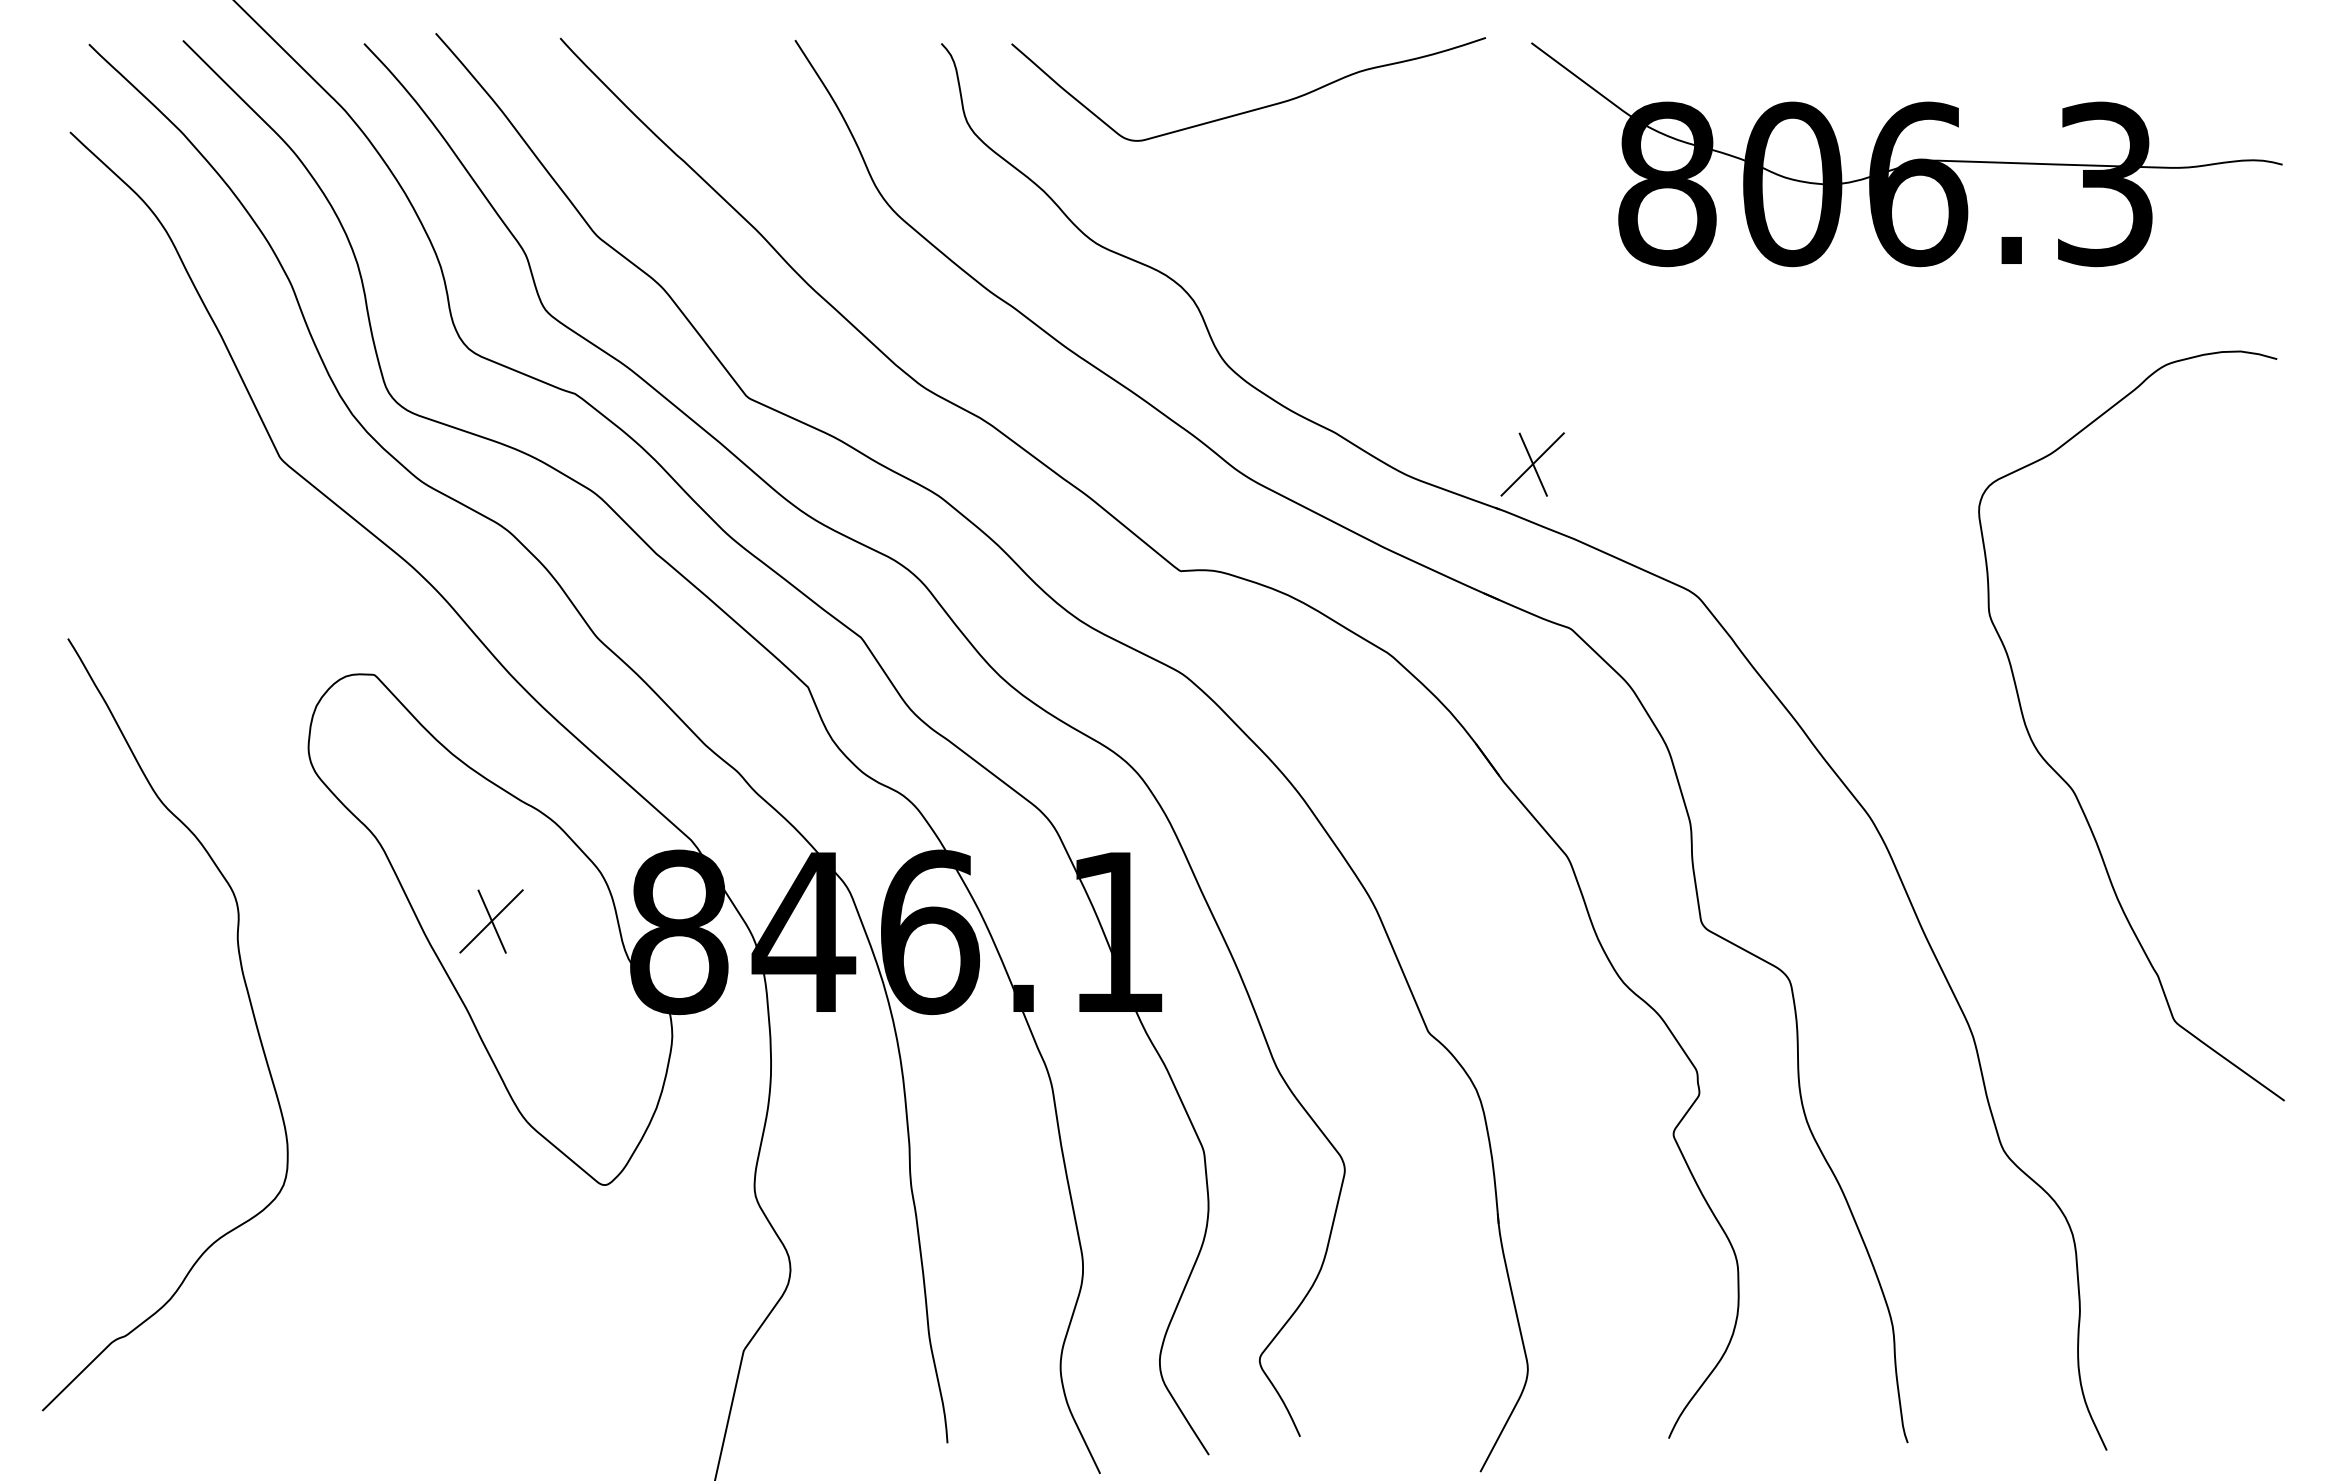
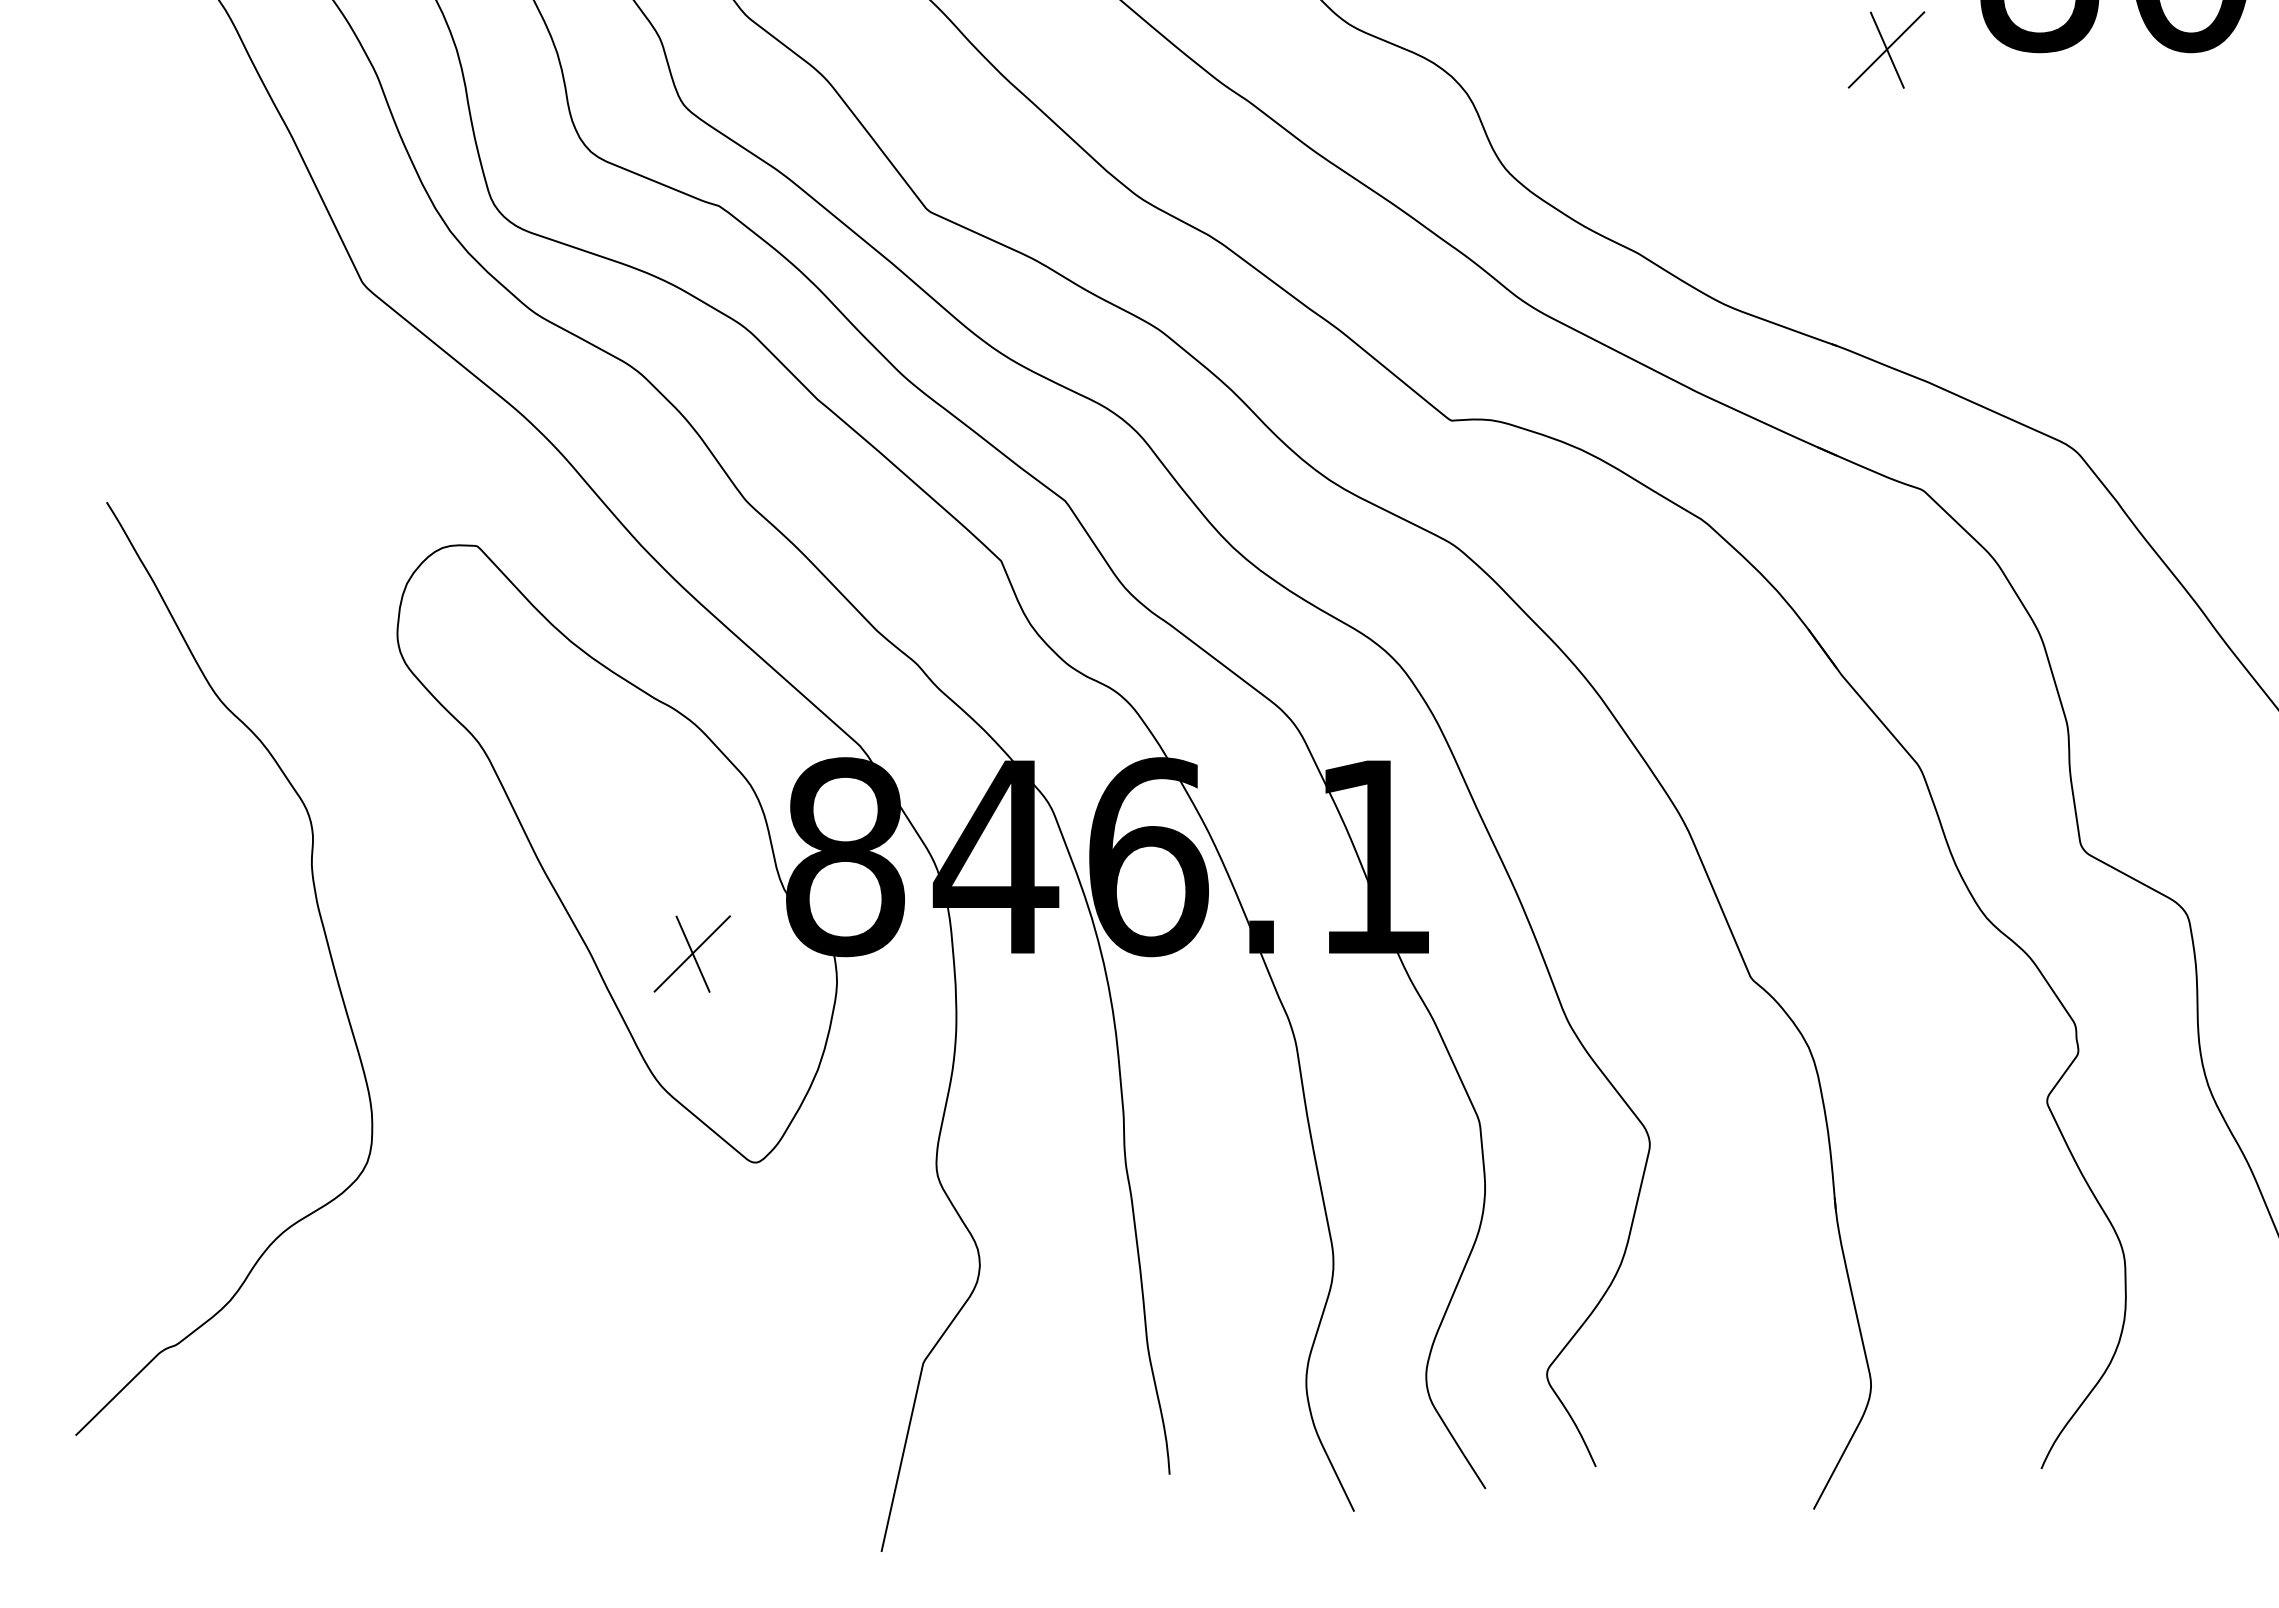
part: (1532, 464) -> (1886, 50), moved
part: (491, 921) -> (692, 954), moved

